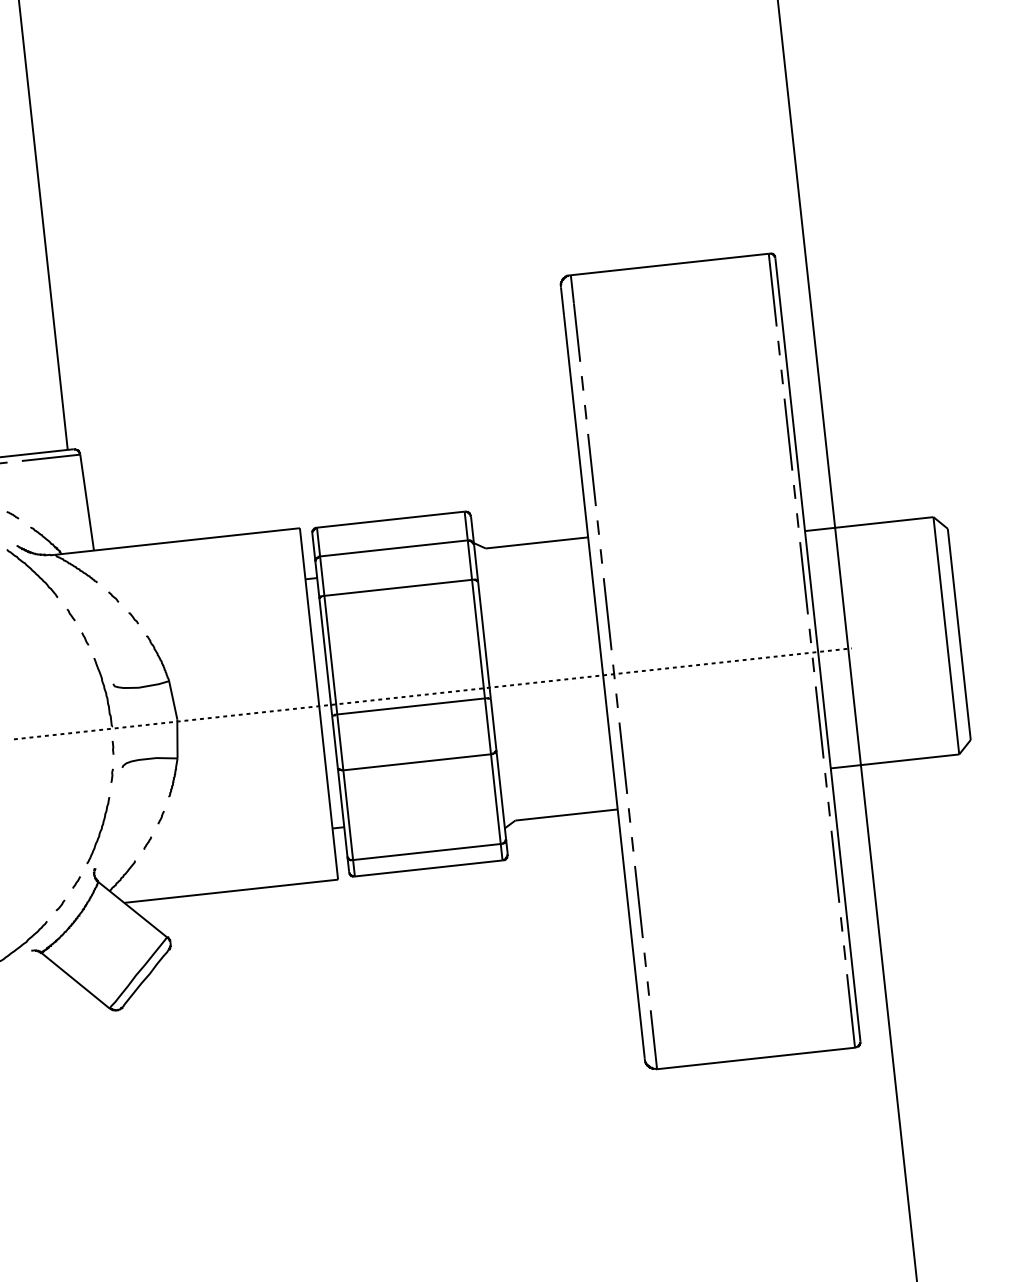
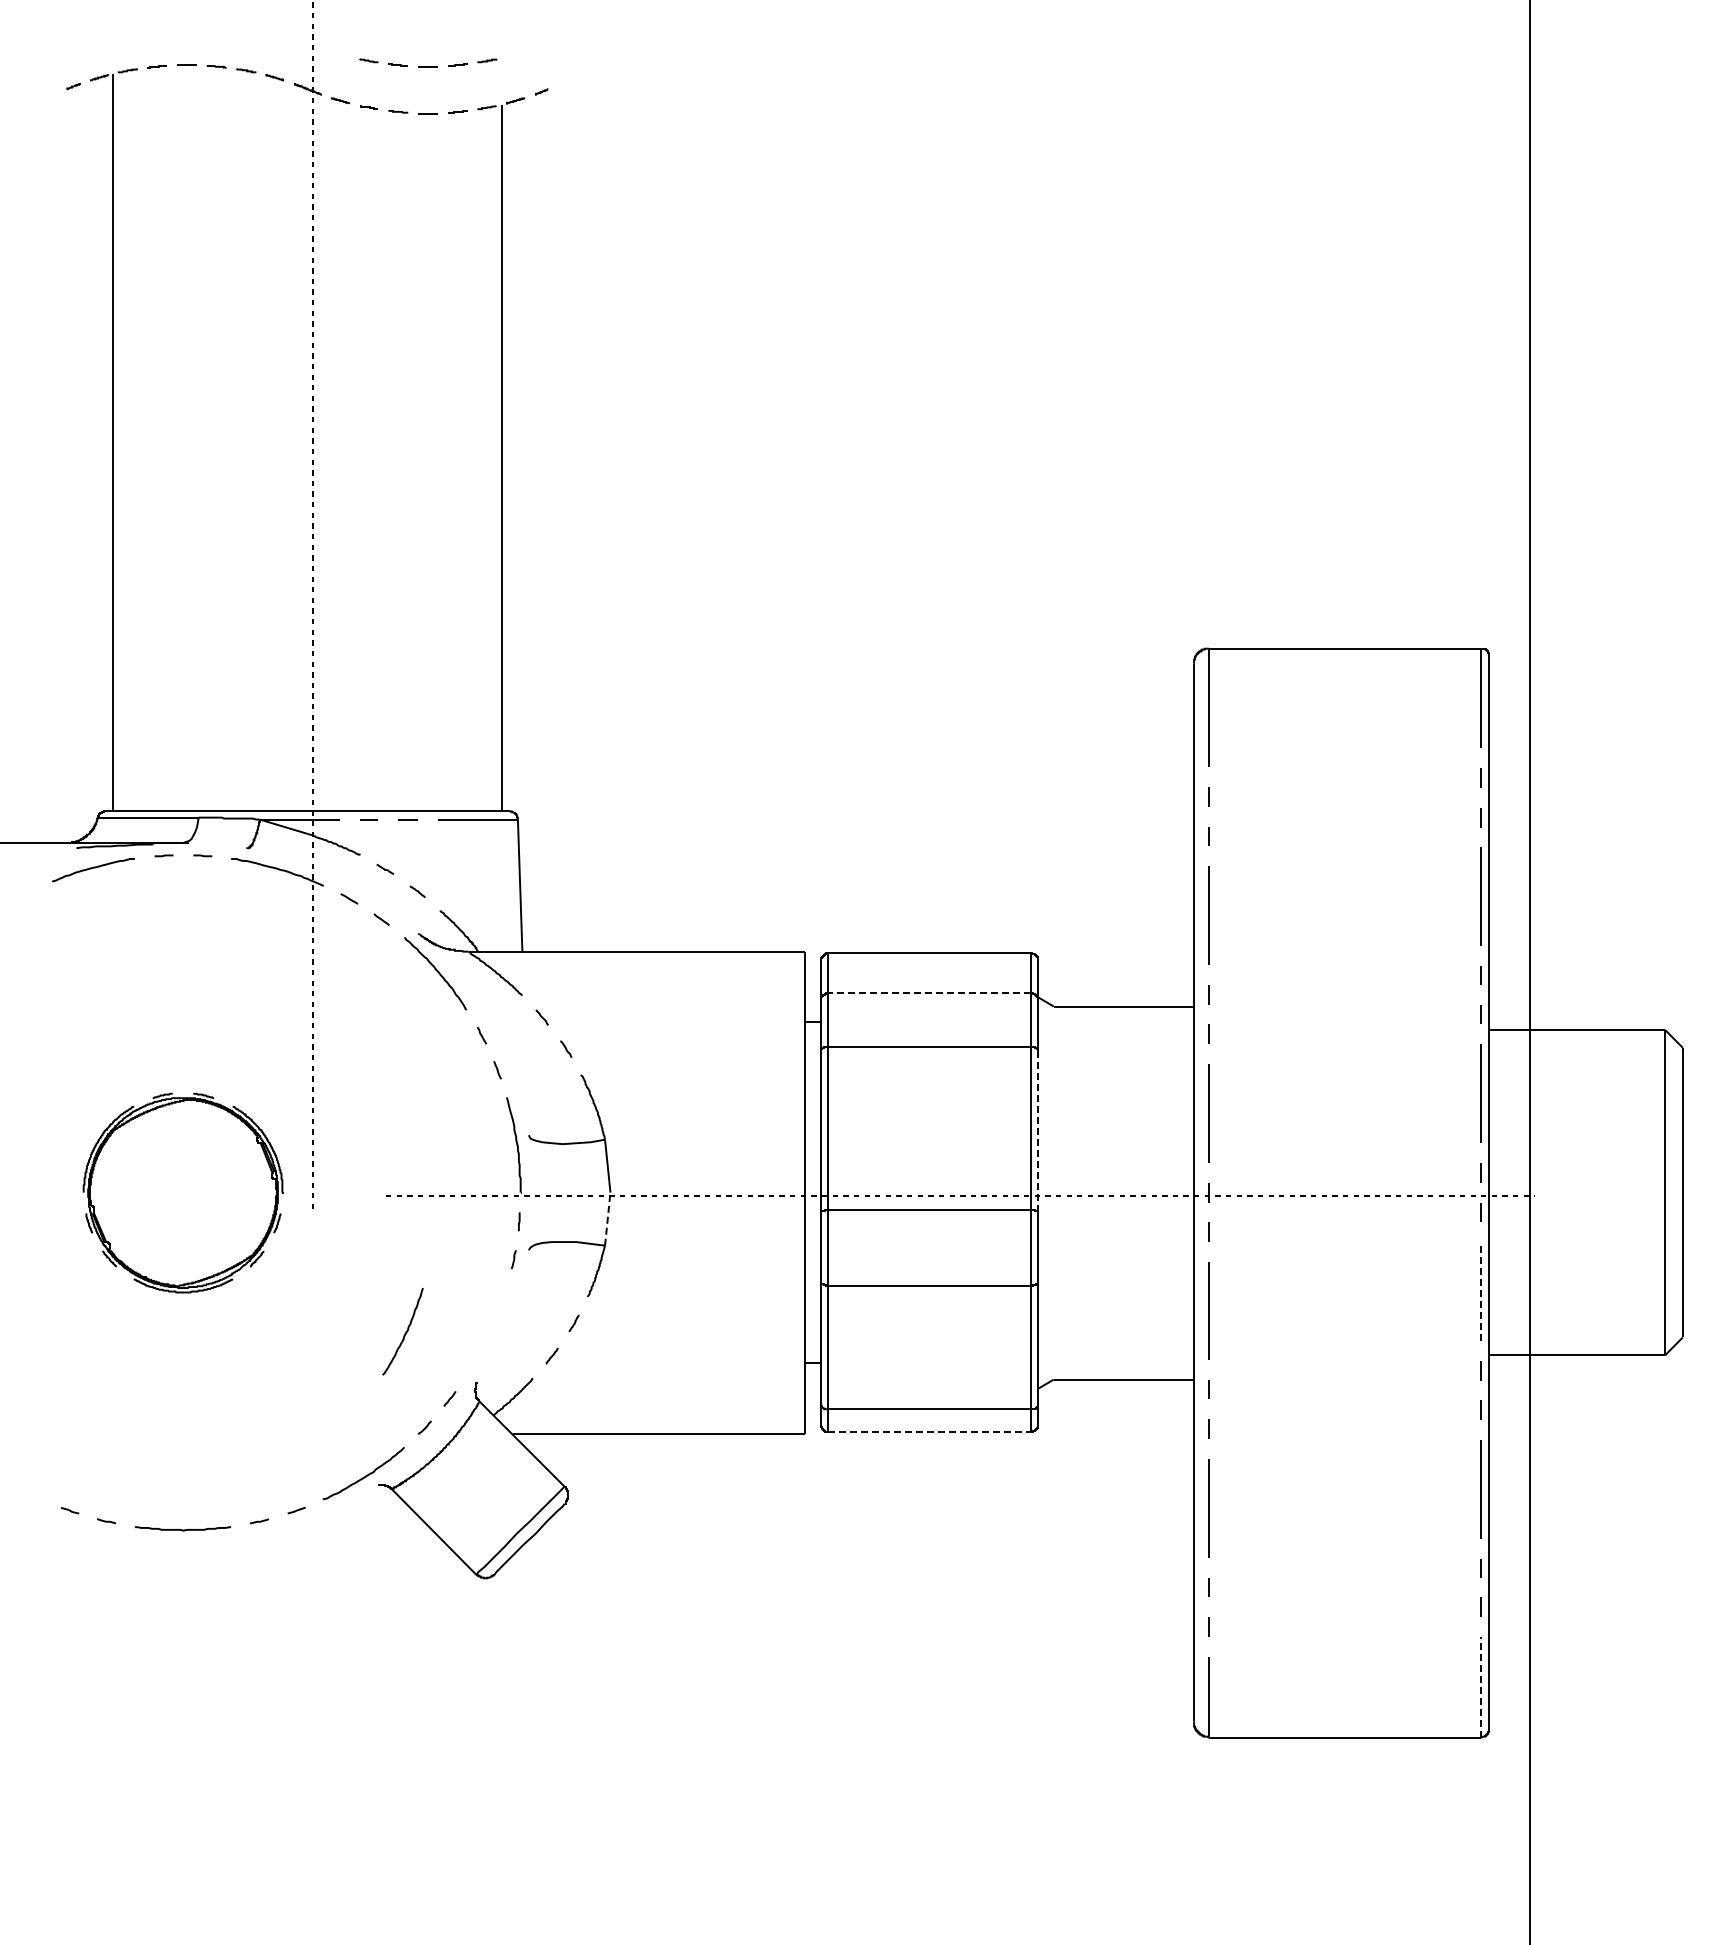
line: (393, 548) -> (928, 992), solid -> dashed
line: (484, 640) -> (1038, 1131), solid -> dashed
line: (819, 721) -> (1480, 1290), solid -> dashed
line: (177, 739) -> (607, 1219), solid -> dashed
curve: (99, 831) -> (404, 1333), moved
line: (428, 868) -> (929, 1431), solid -> dashed
line: (850, 1010) -> (1480, 1686), solid -> dashed

